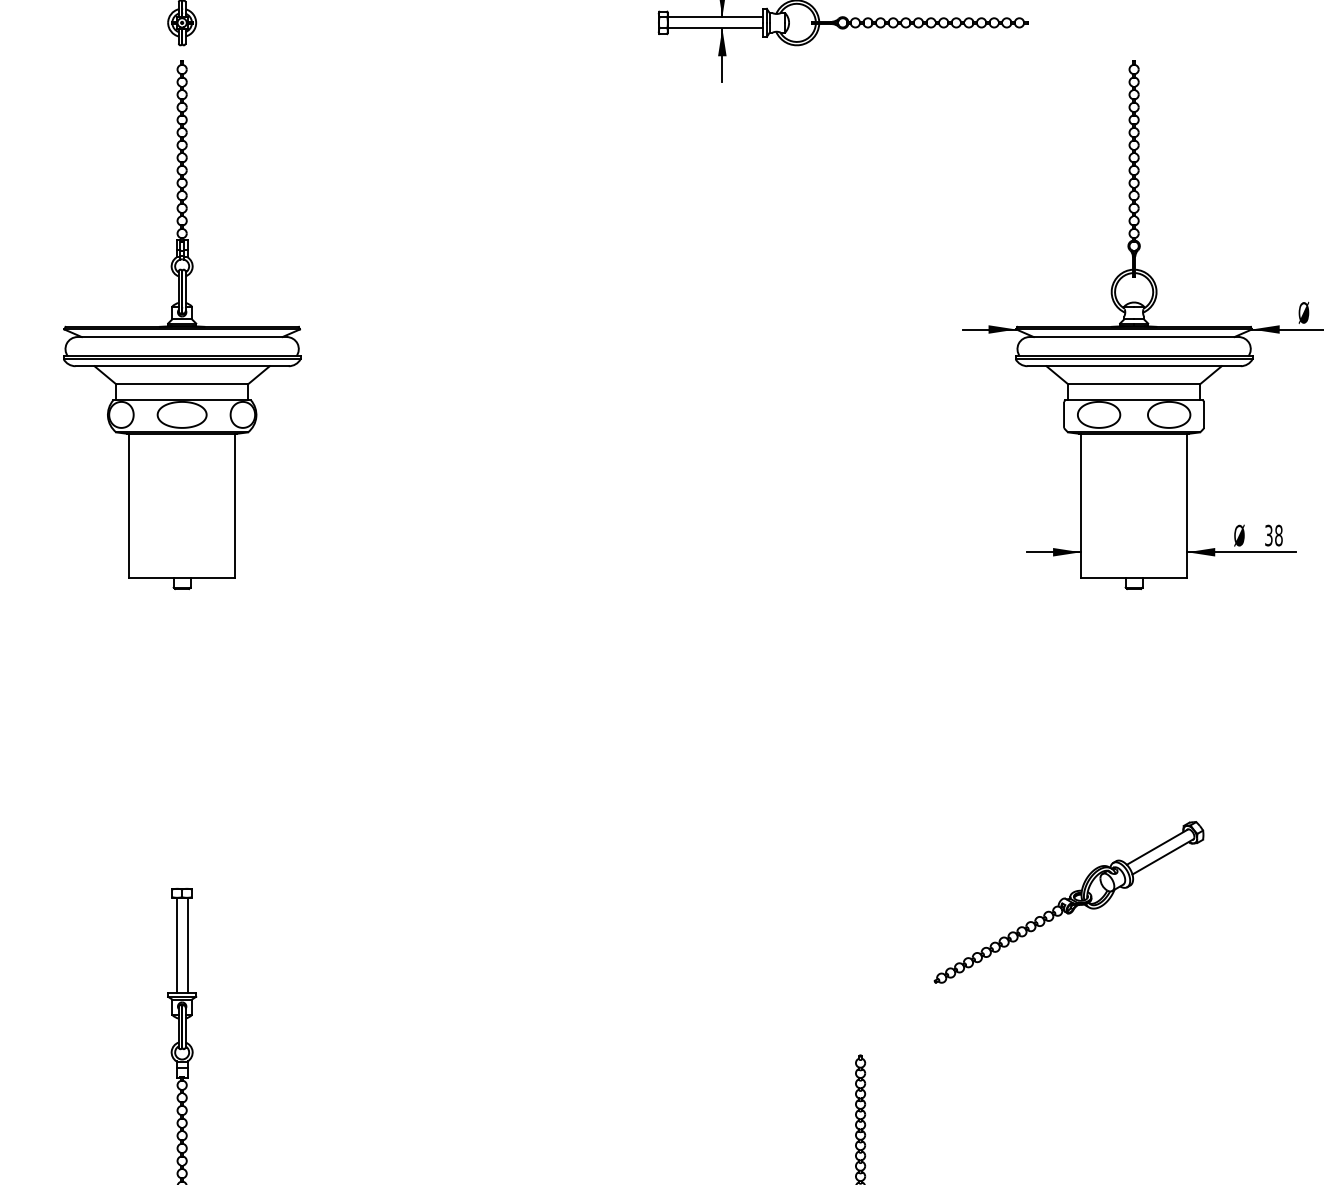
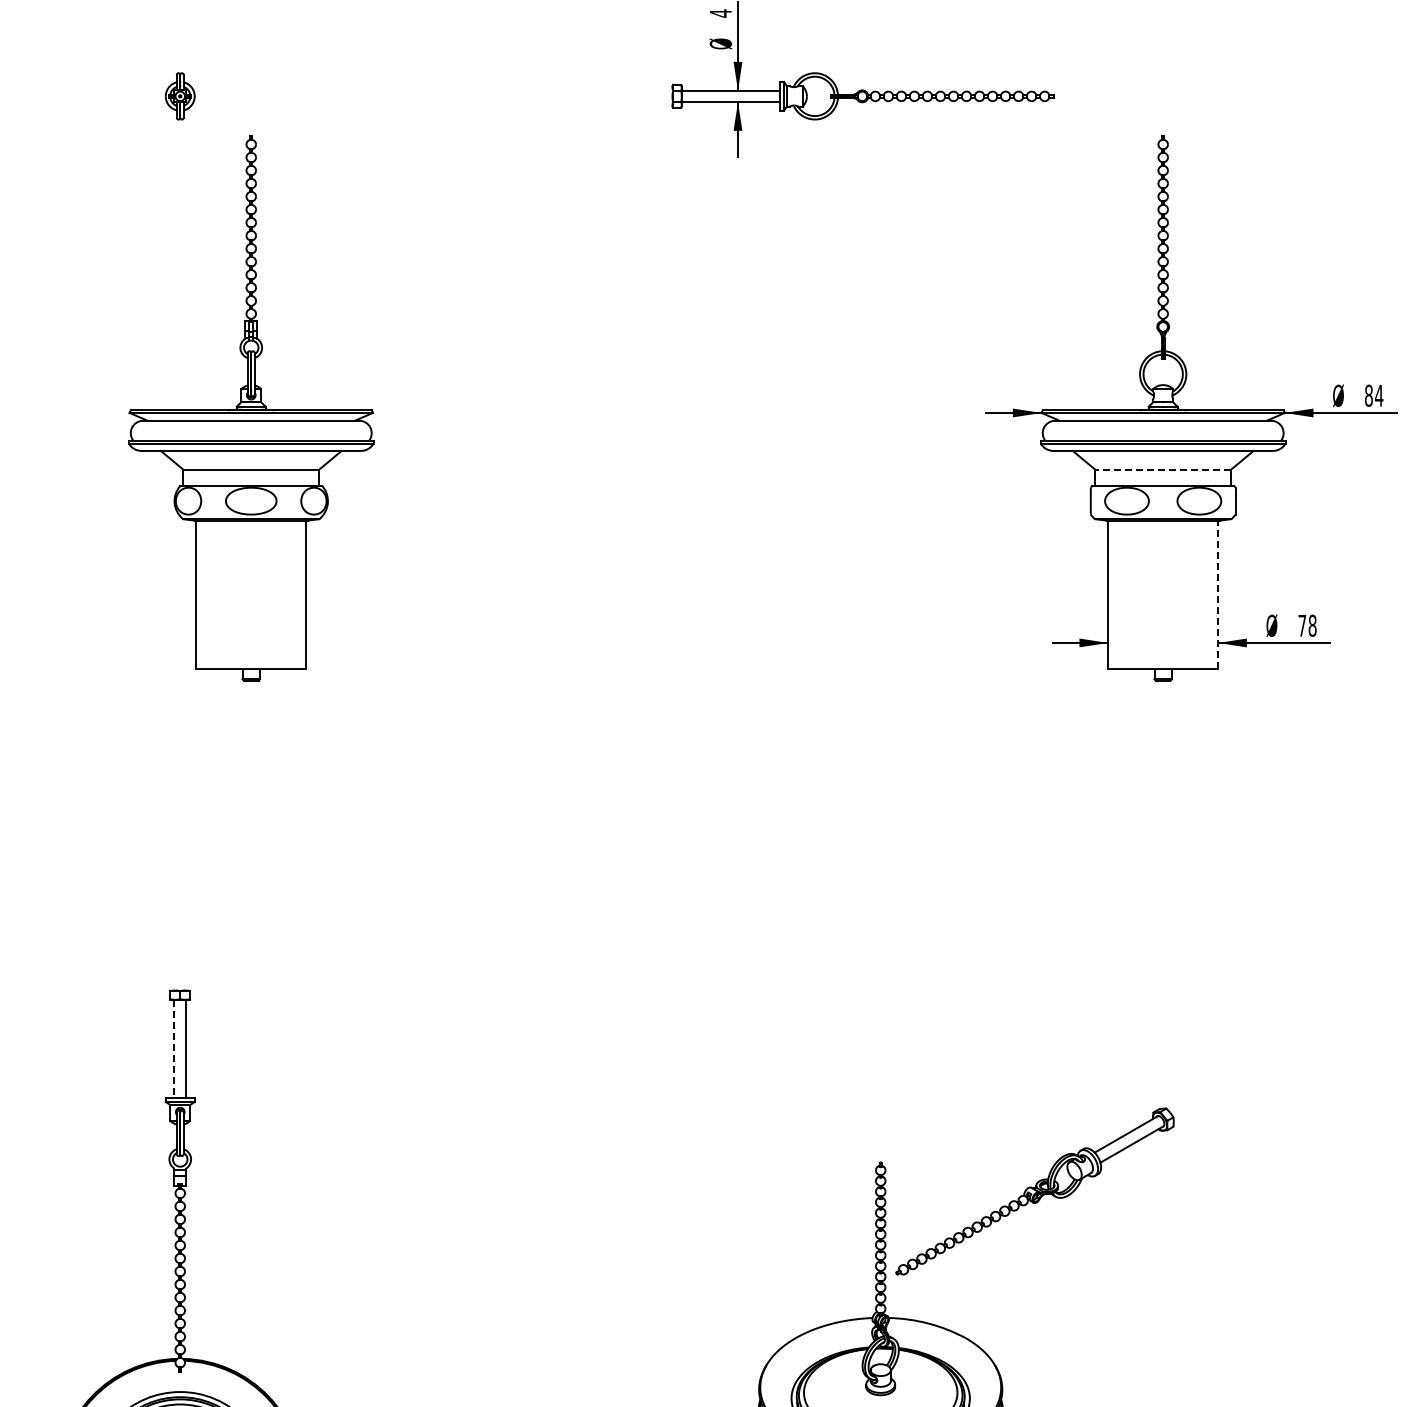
part: (182, 325) -> (251, 408), moved
line: (1134, 384) -> (1163, 469), solid -> dashed
line: (1187, 505) -> (1218, 594), solid -> dashed
text: (1269, 535) -> (1302, 625), 38 -> 78
part: (1068, 902) -> (1034, 1191), moved
line: (176, 945) -> (174, 1048), solid -> dashed

